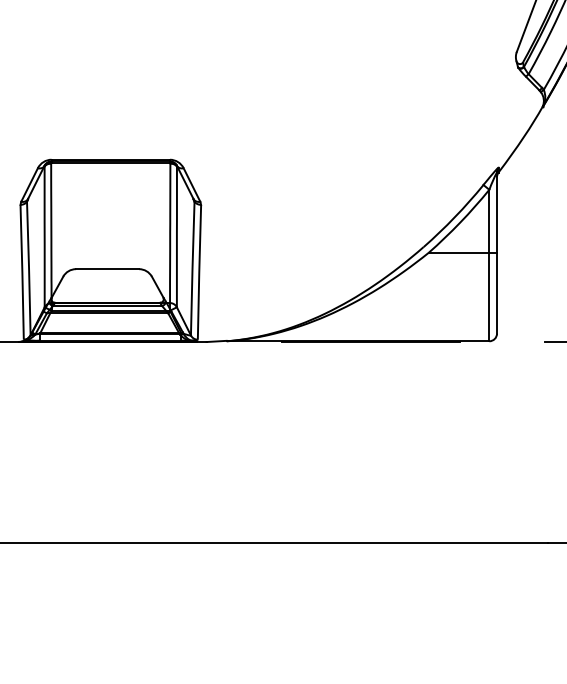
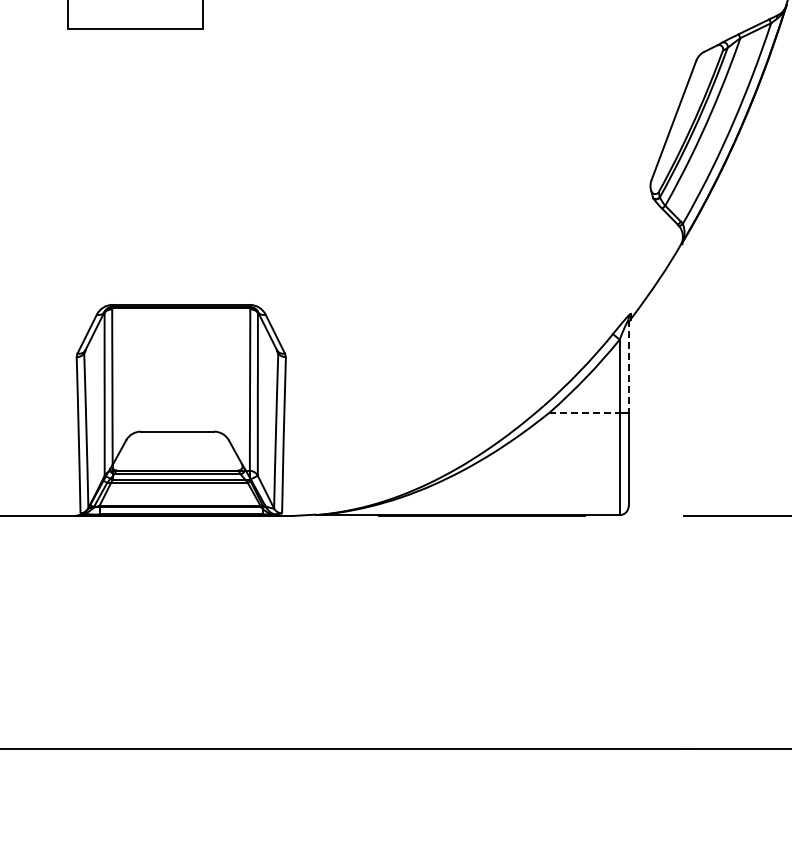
line: (496, 212) -> (628, 366), solid -> dashed
line: (459, 252) -> (585, 412), solid -> dashed

